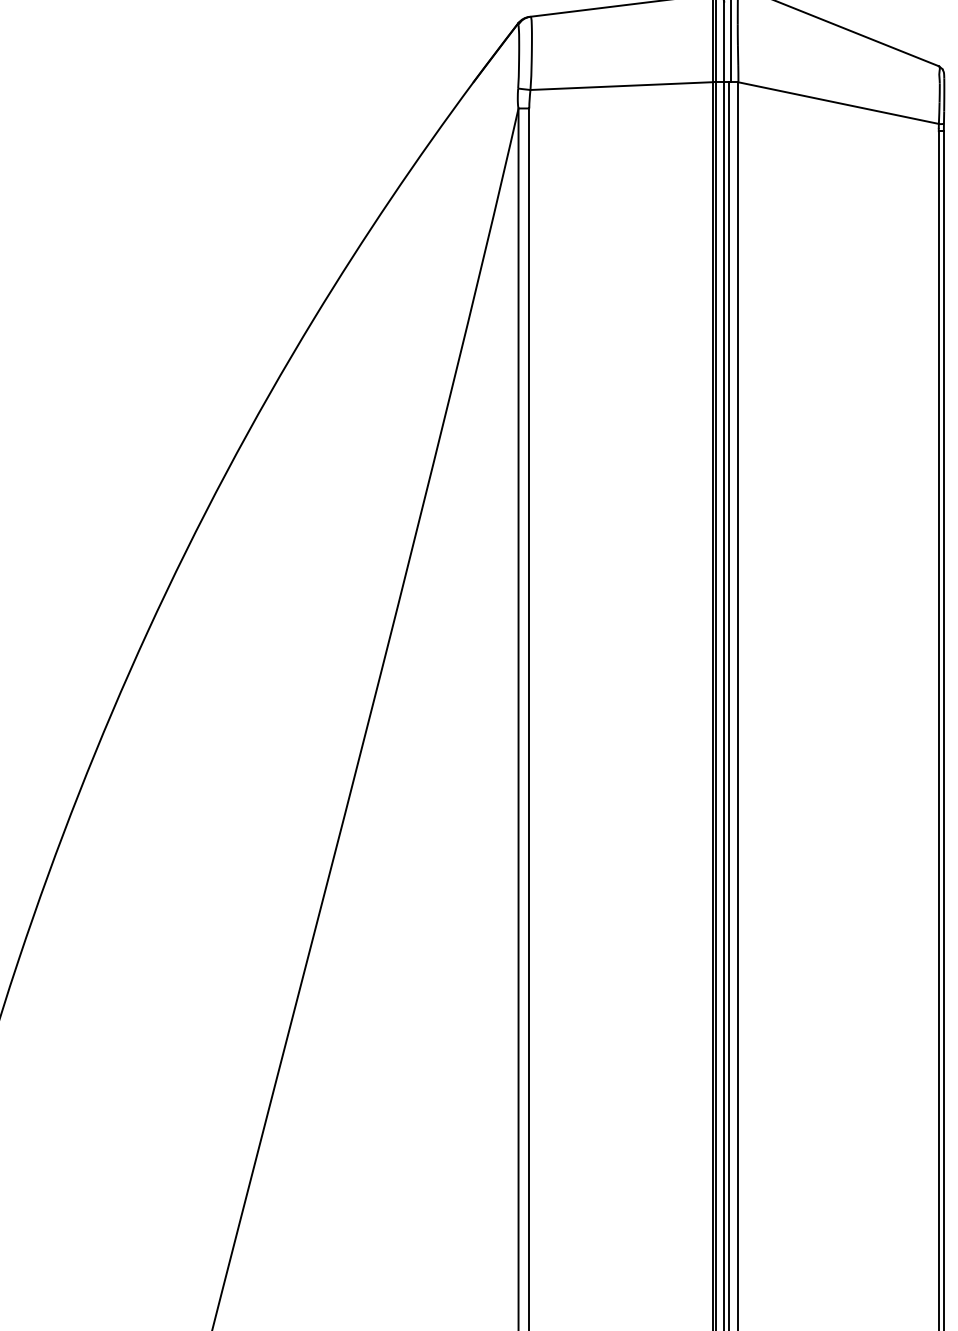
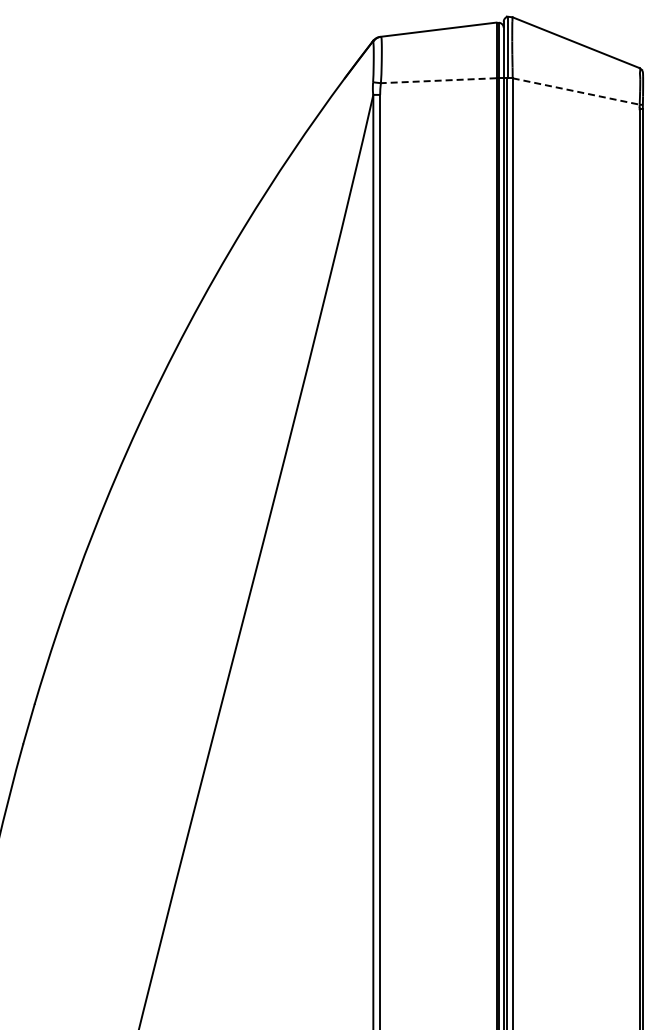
line: (621, 85) -> (438, 80), solid -> dashed
line: (839, 103) -> (576, 91), solid -> dashed

